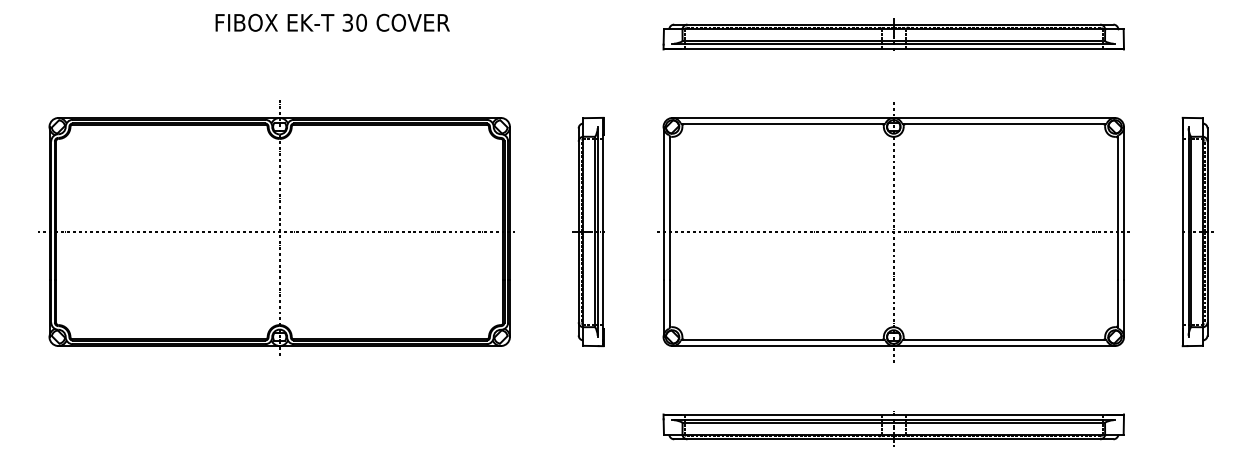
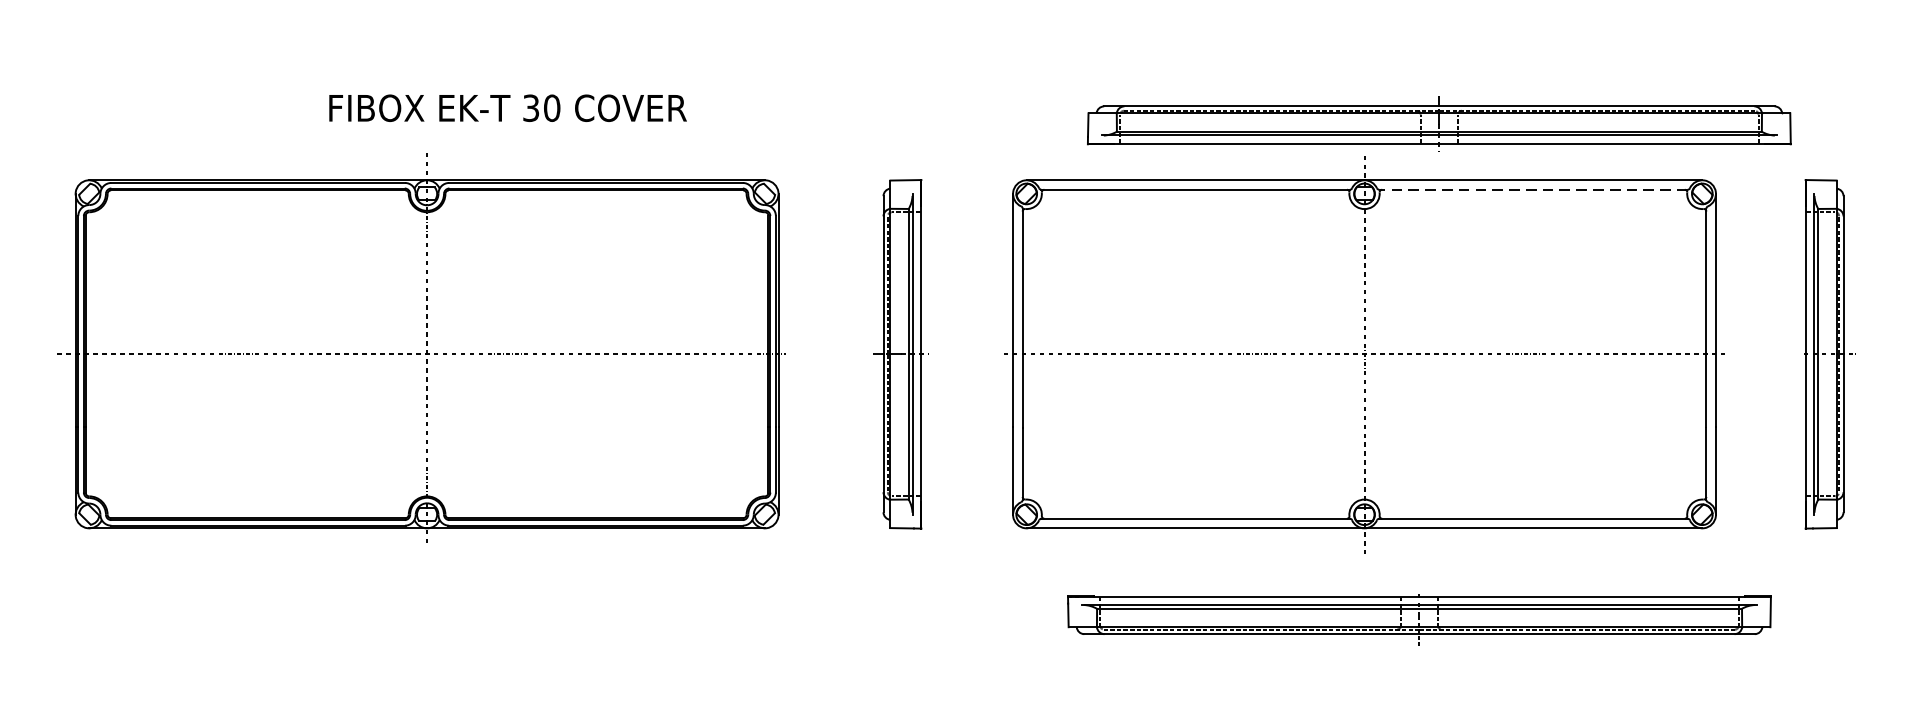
text: (332, 22) -> (507, 107), moved
part: (893, 34) -> (1438, 121), moved
line: (1003, 124) -> (1532, 190), solid -> dashed
part: (893, 428) -> (1419, 617), moved

